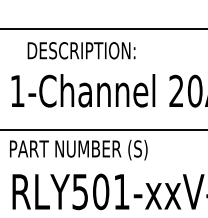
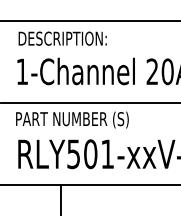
text: (81, 50) -> (62, 38), moved

